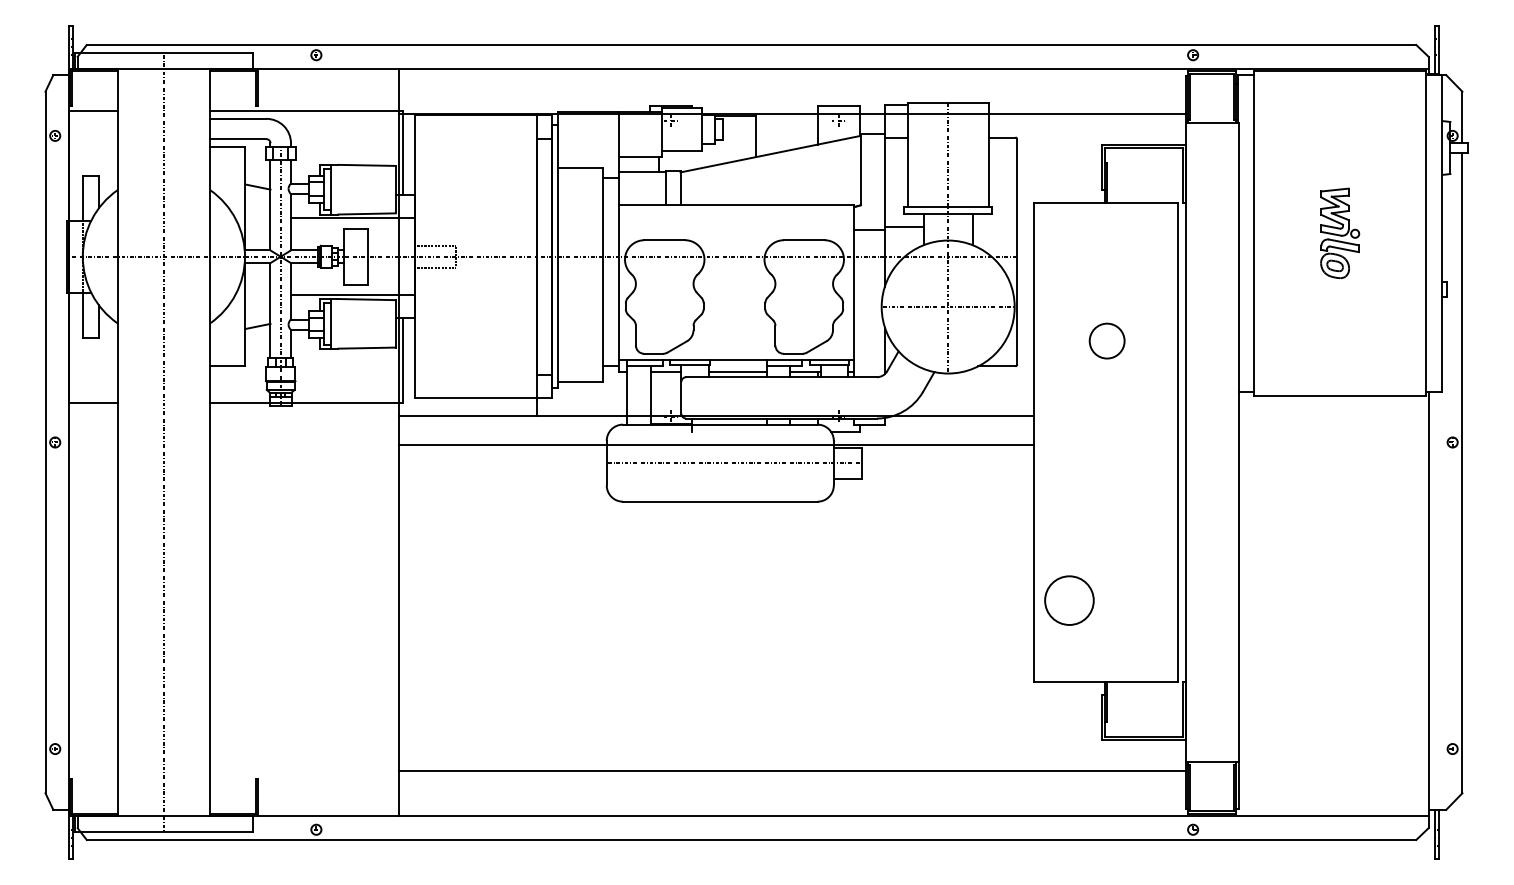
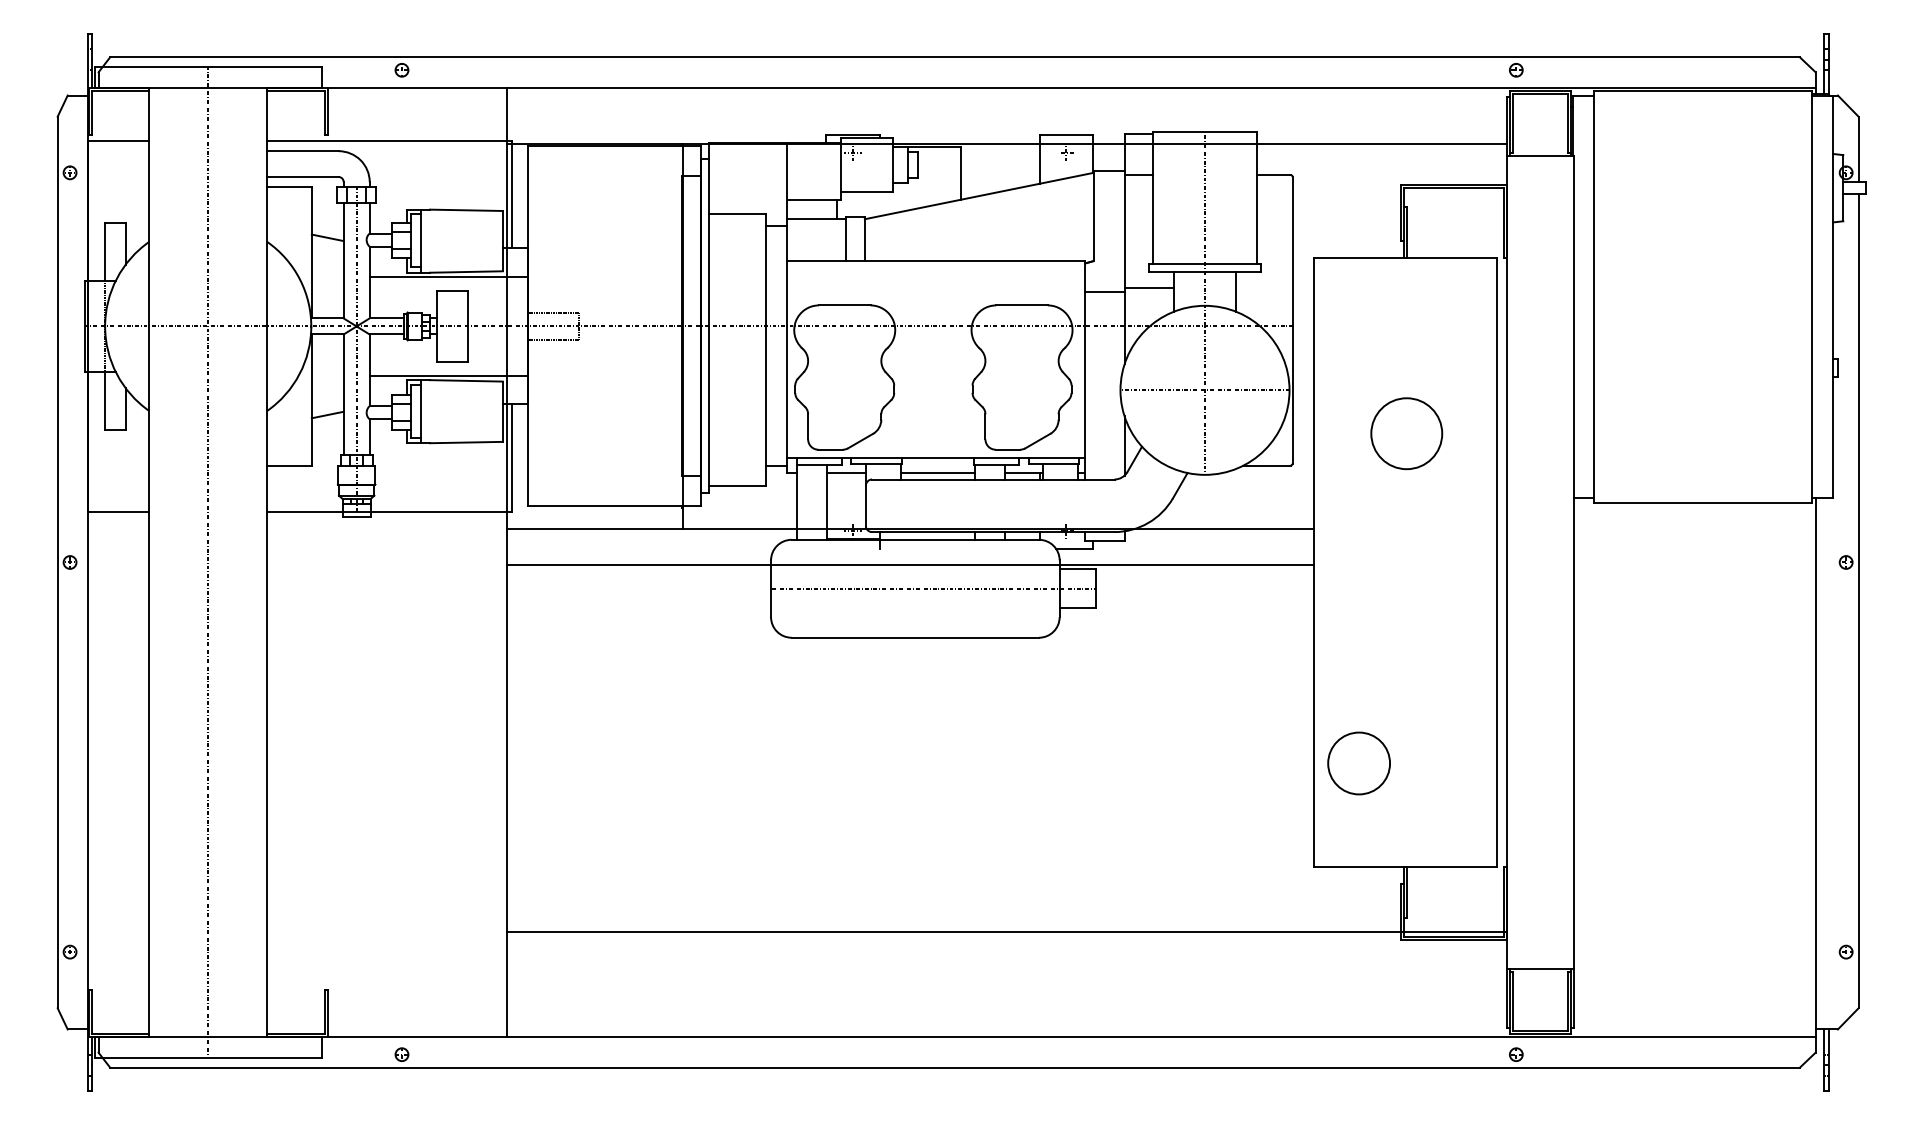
part: (1340, 233) -> (1703, 296), removed
circle: (1107, 341) -> (1407, 433), size x1.6
line: (792, 771) -> (1007, 932), moved

